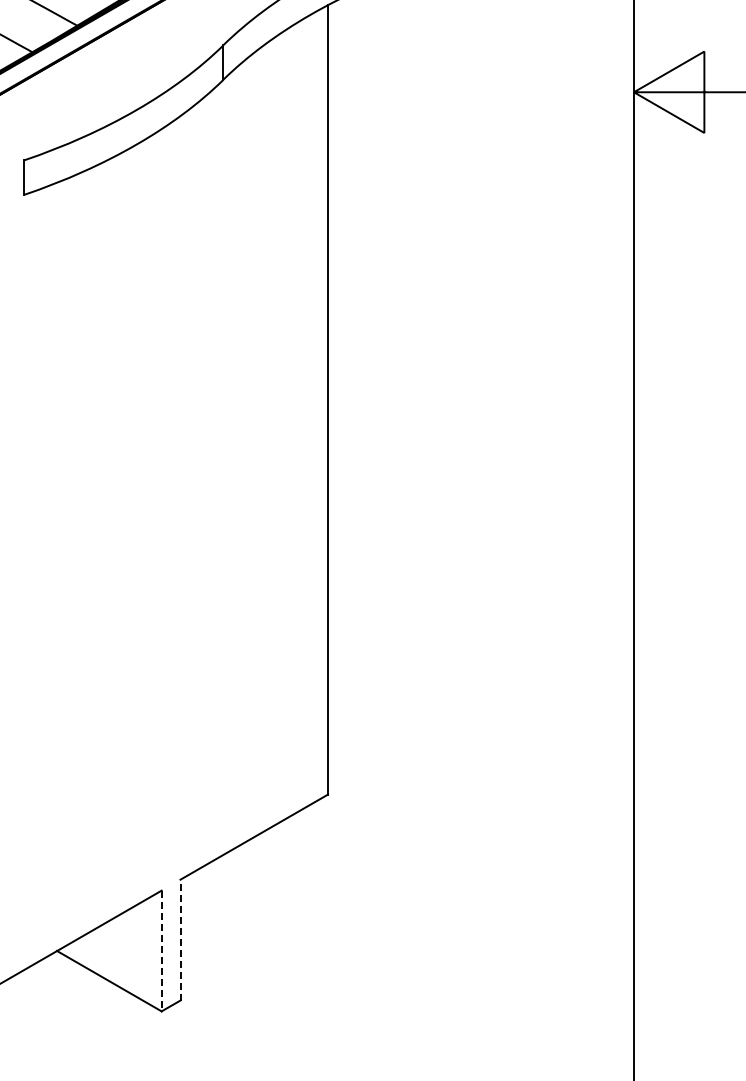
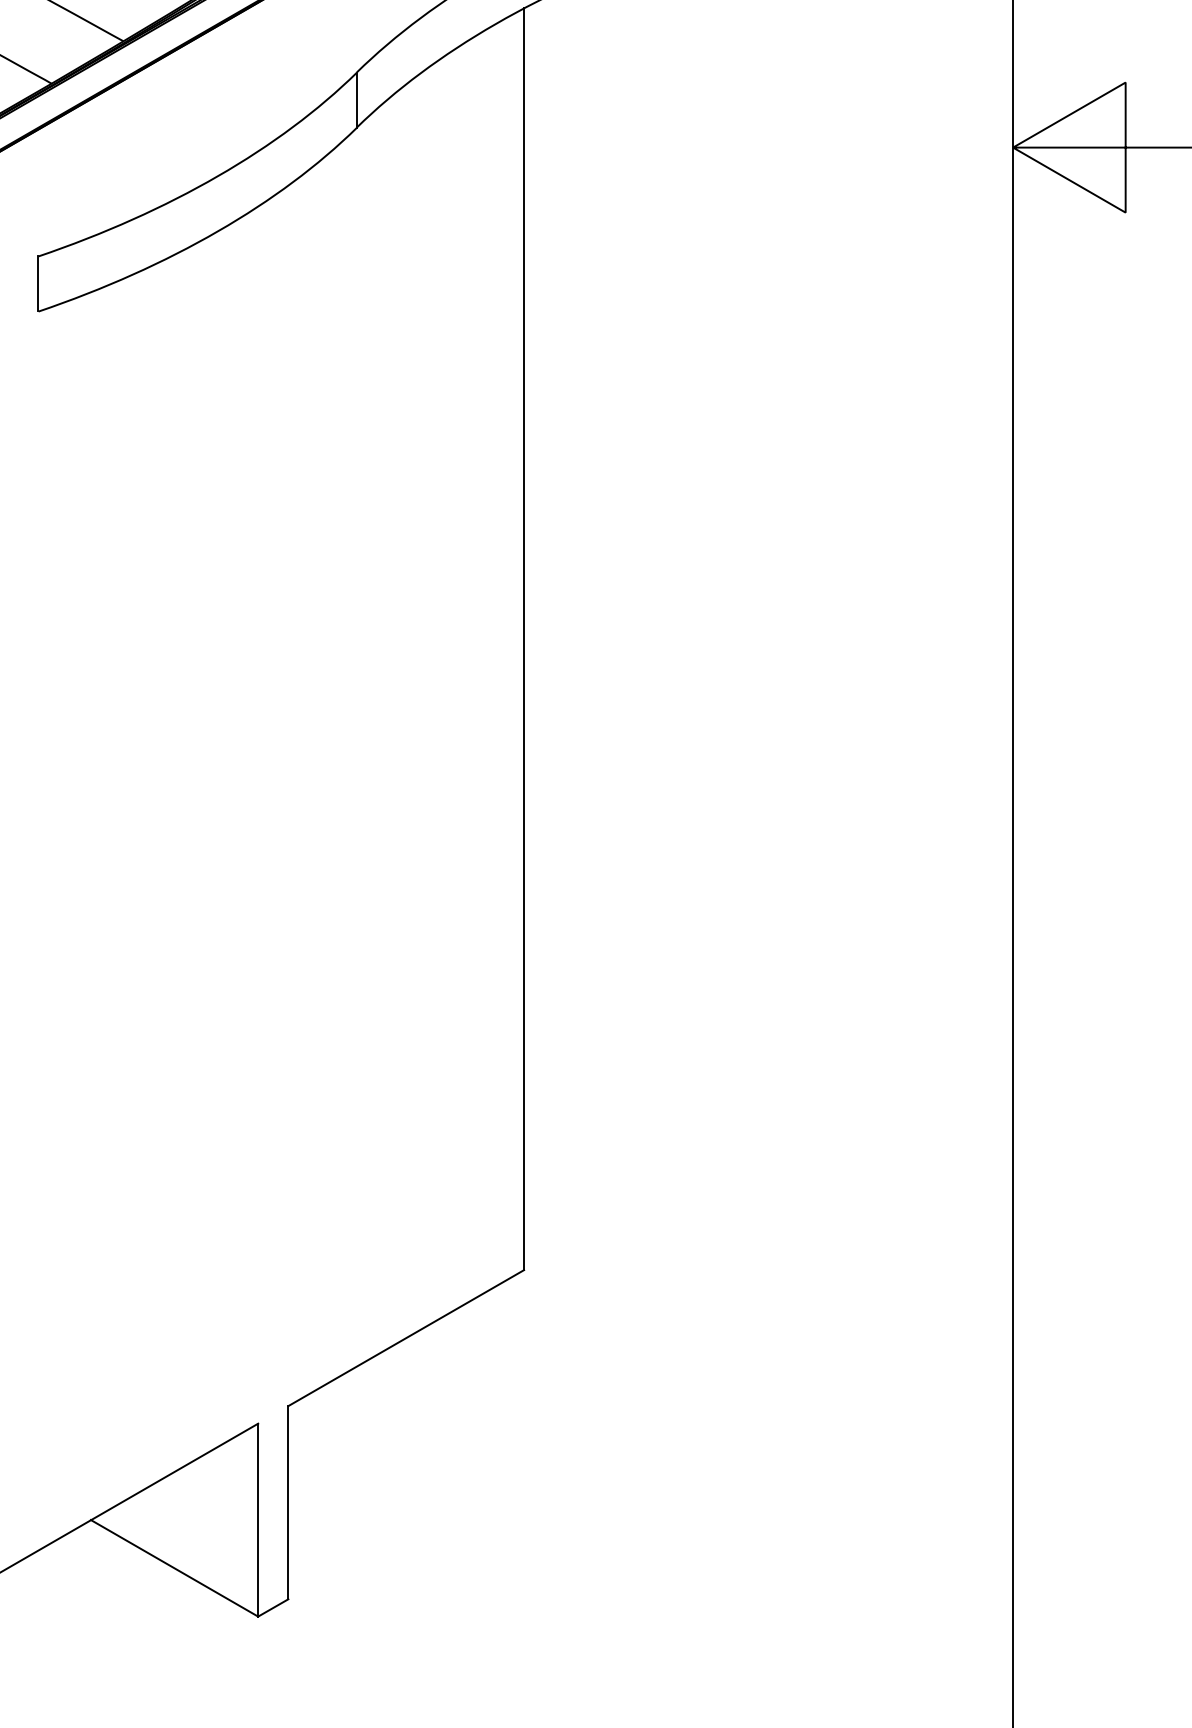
line: (180, 939) -> (288, 1501), dashed -> solid
line: (161, 951) -> (257, 1520), dashed -> solid

